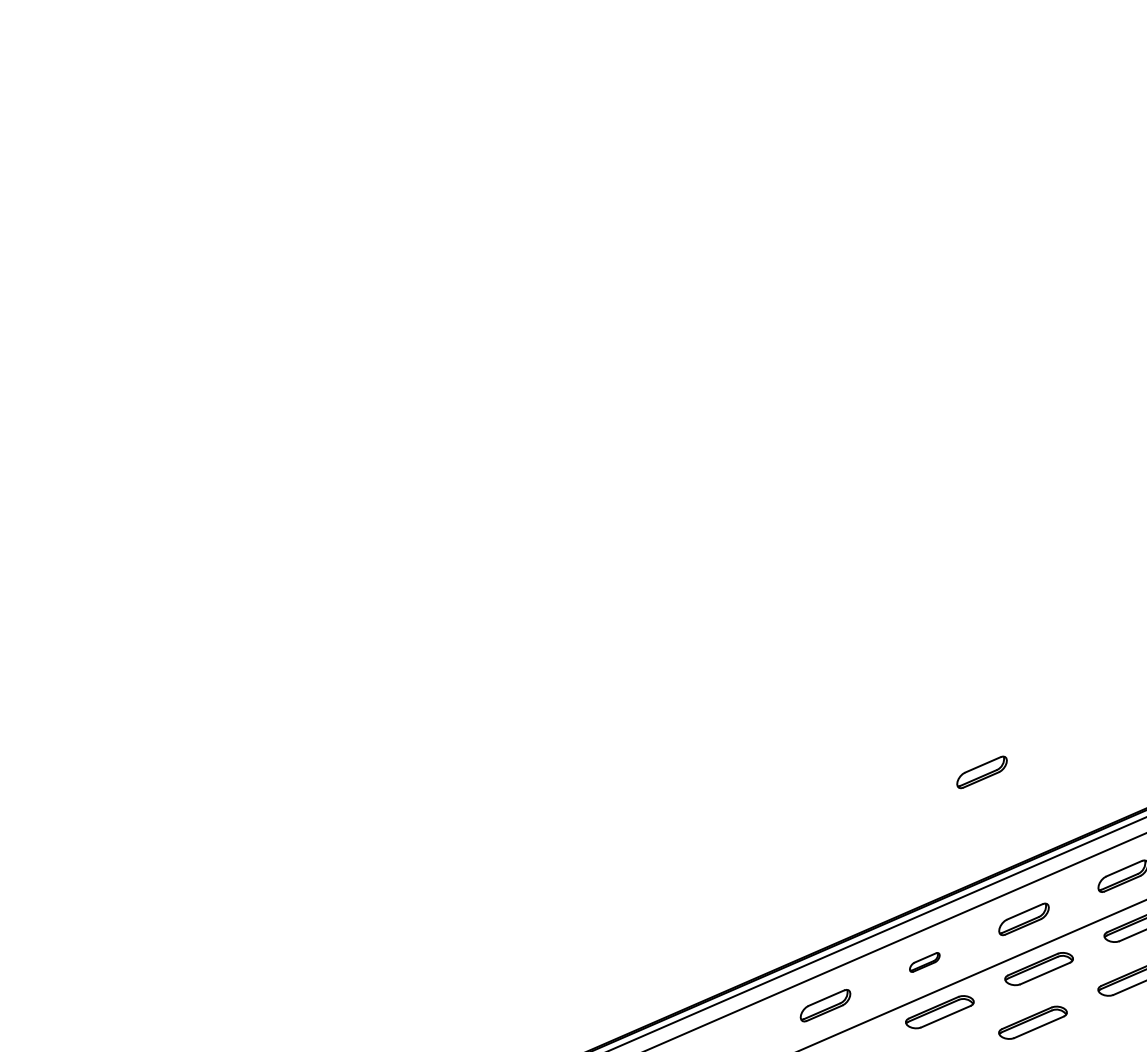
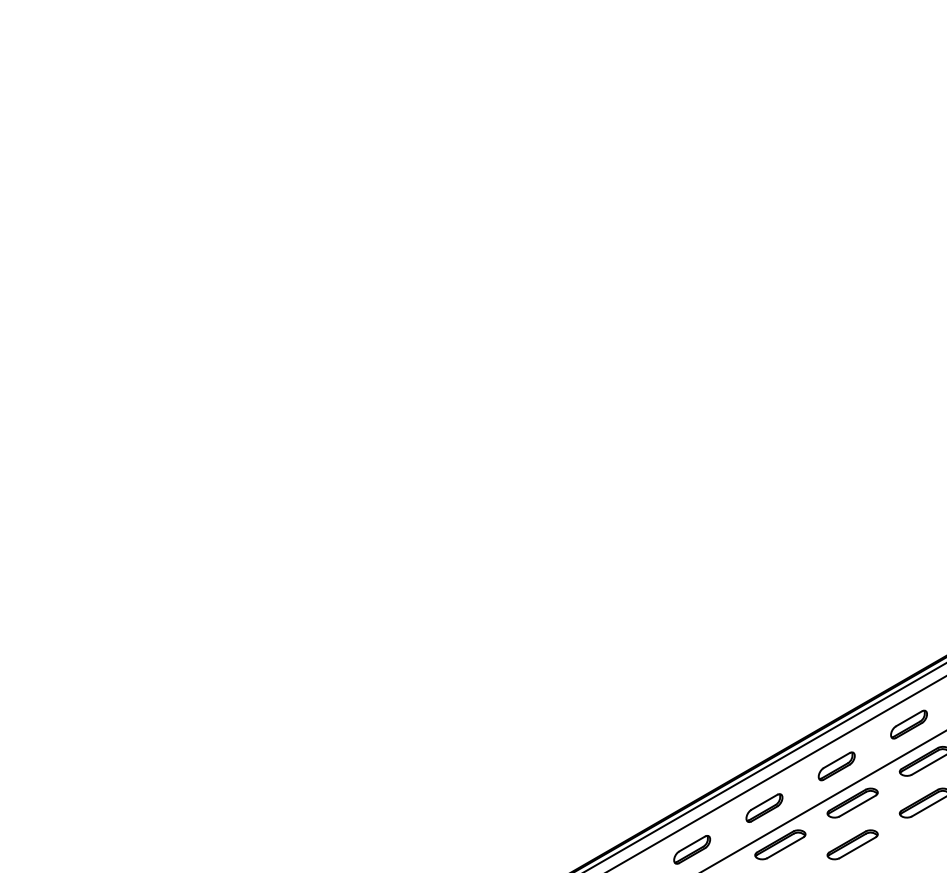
part: (981, 772) -> (791, 657), removed
part: (924, 961) -> (764, 807), size x1.67

